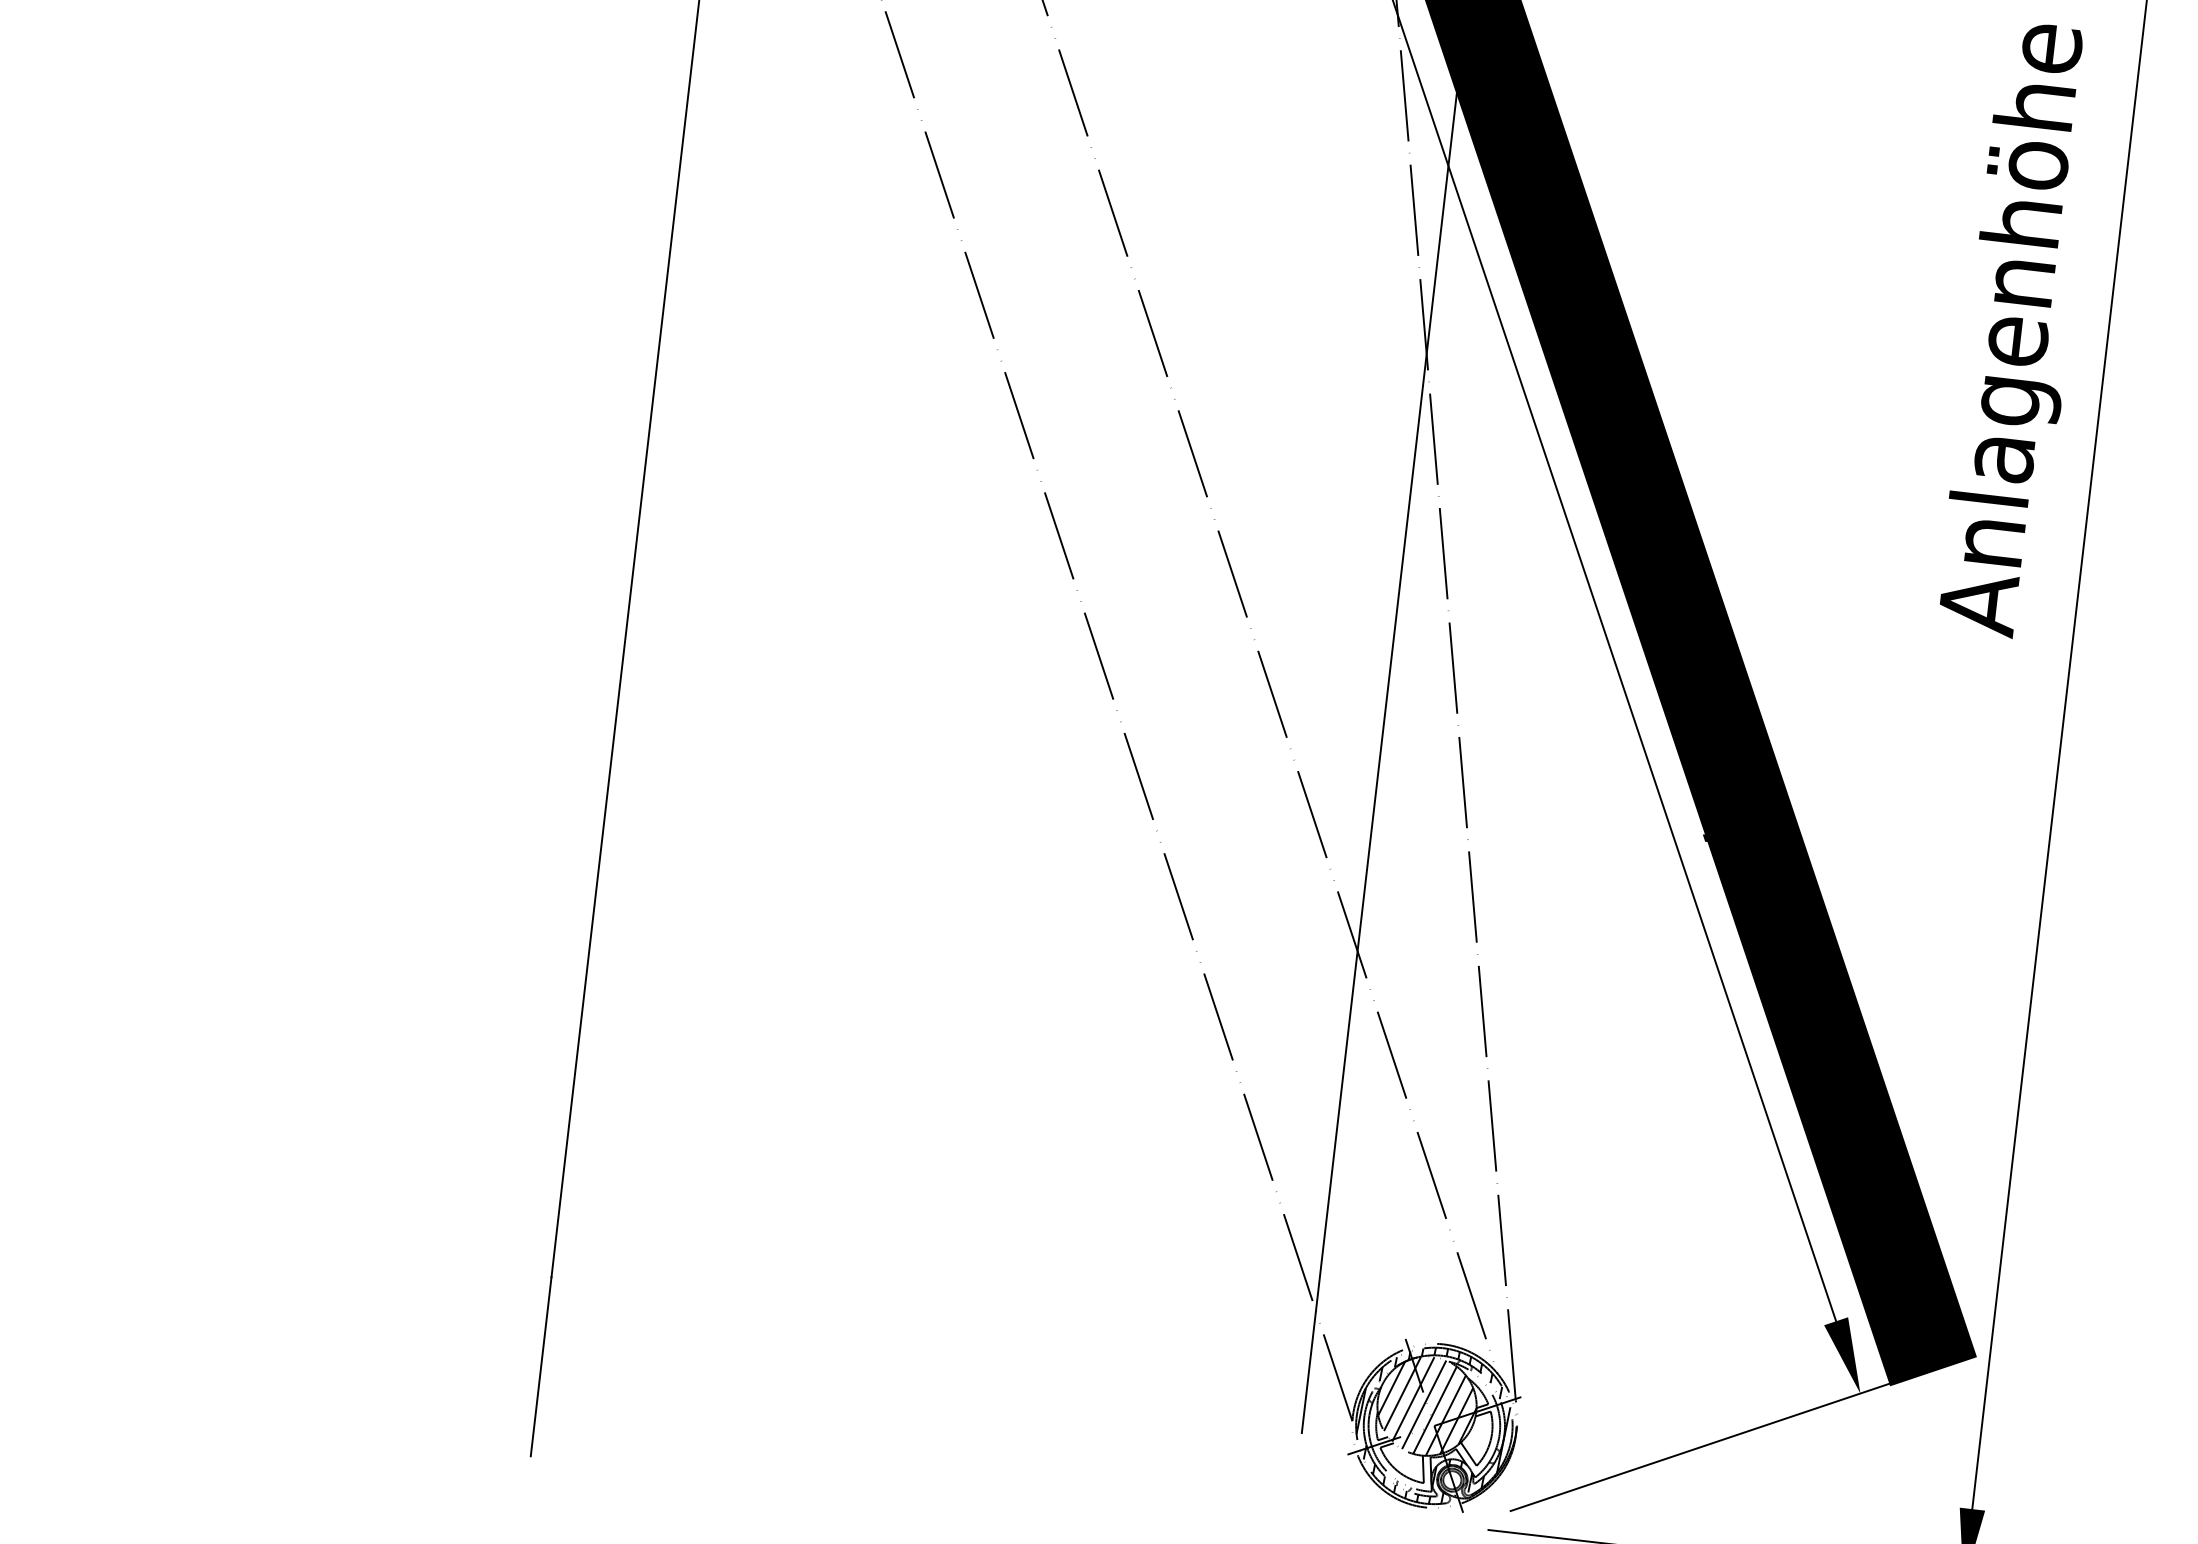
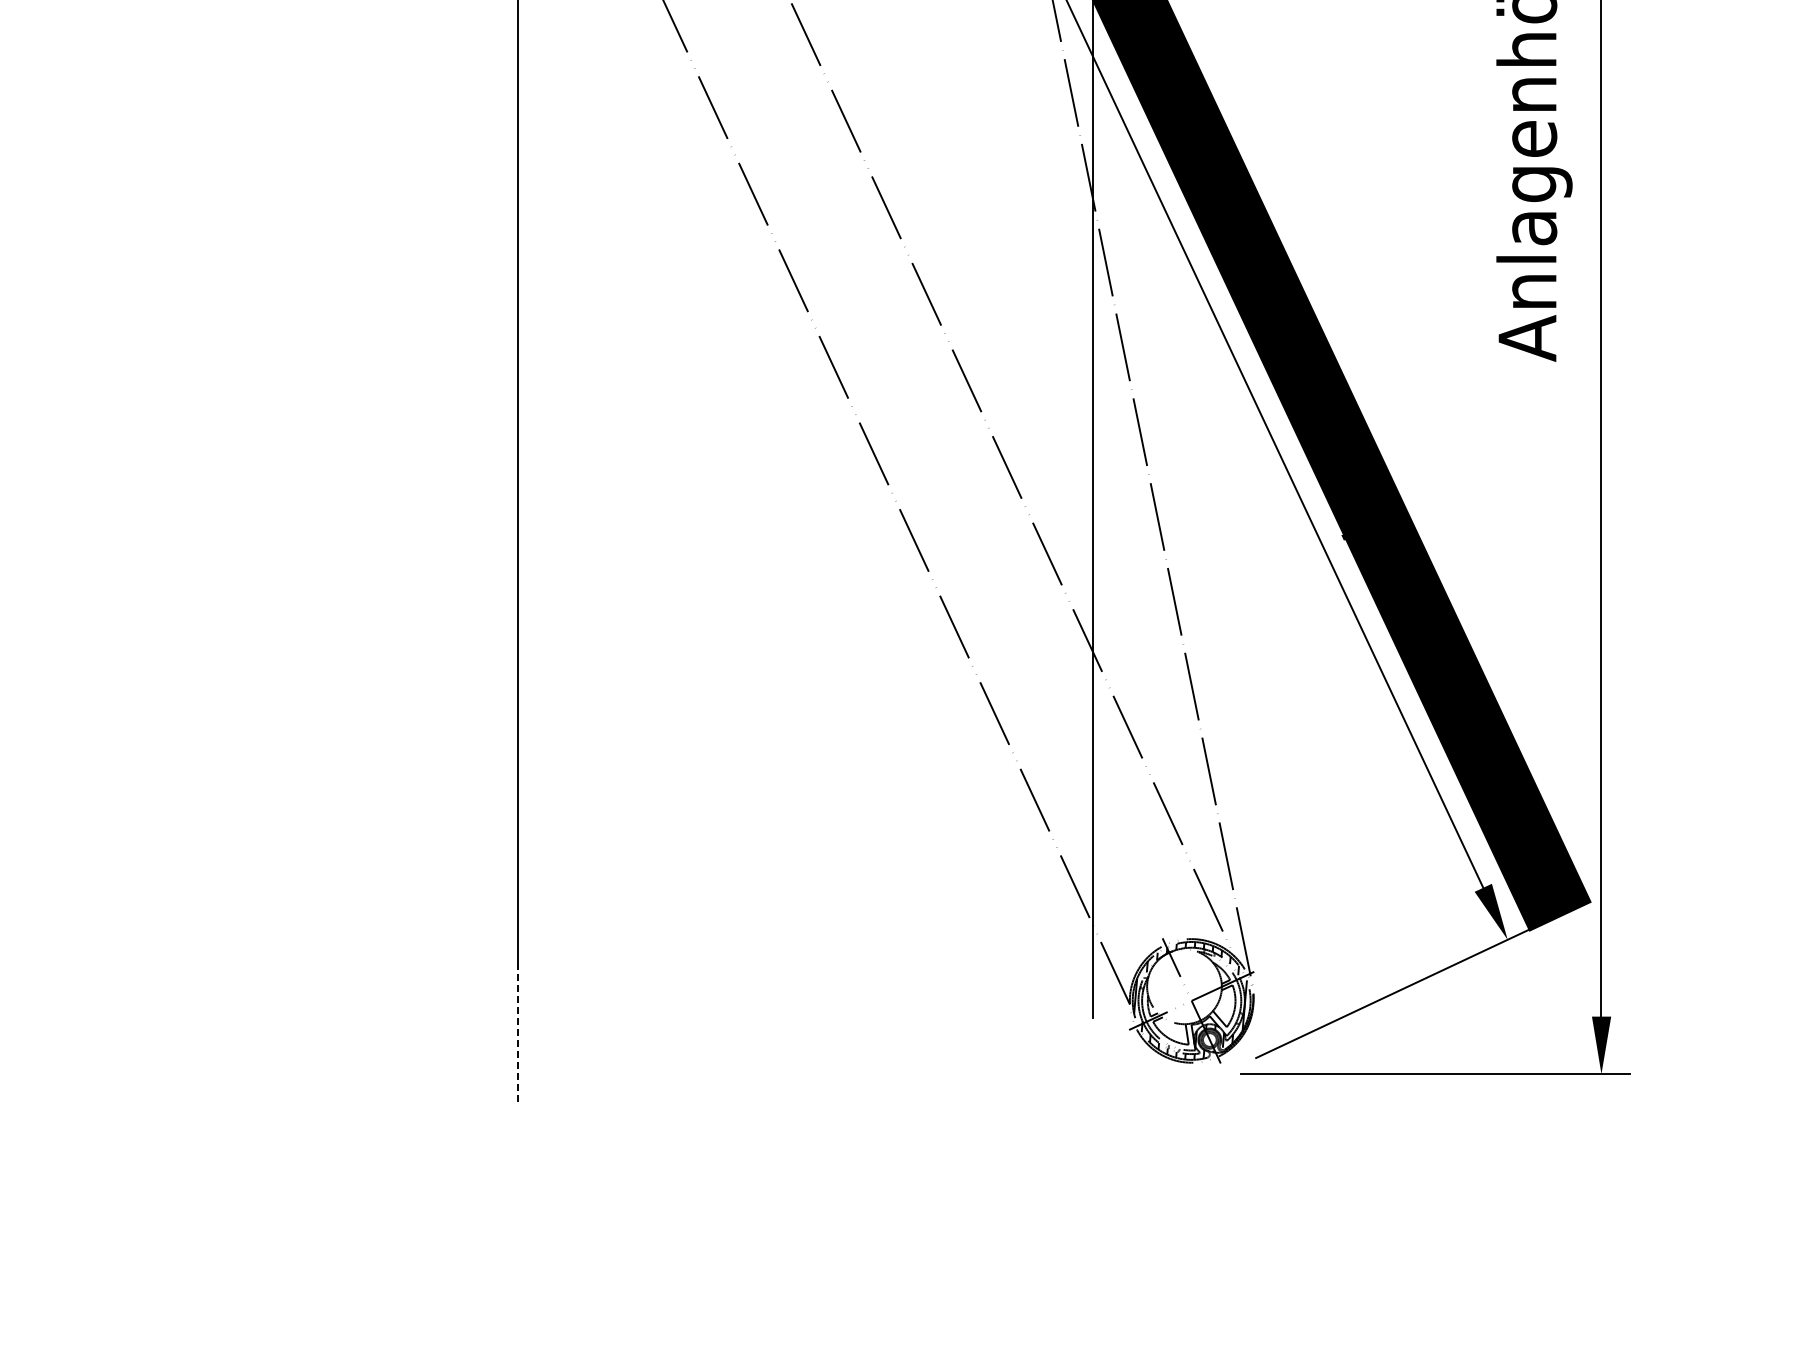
line: (541, 1366) -> (518, 1033), solid -> dashed
hatch: (1427, 1405) -> (1184, 986), removed

